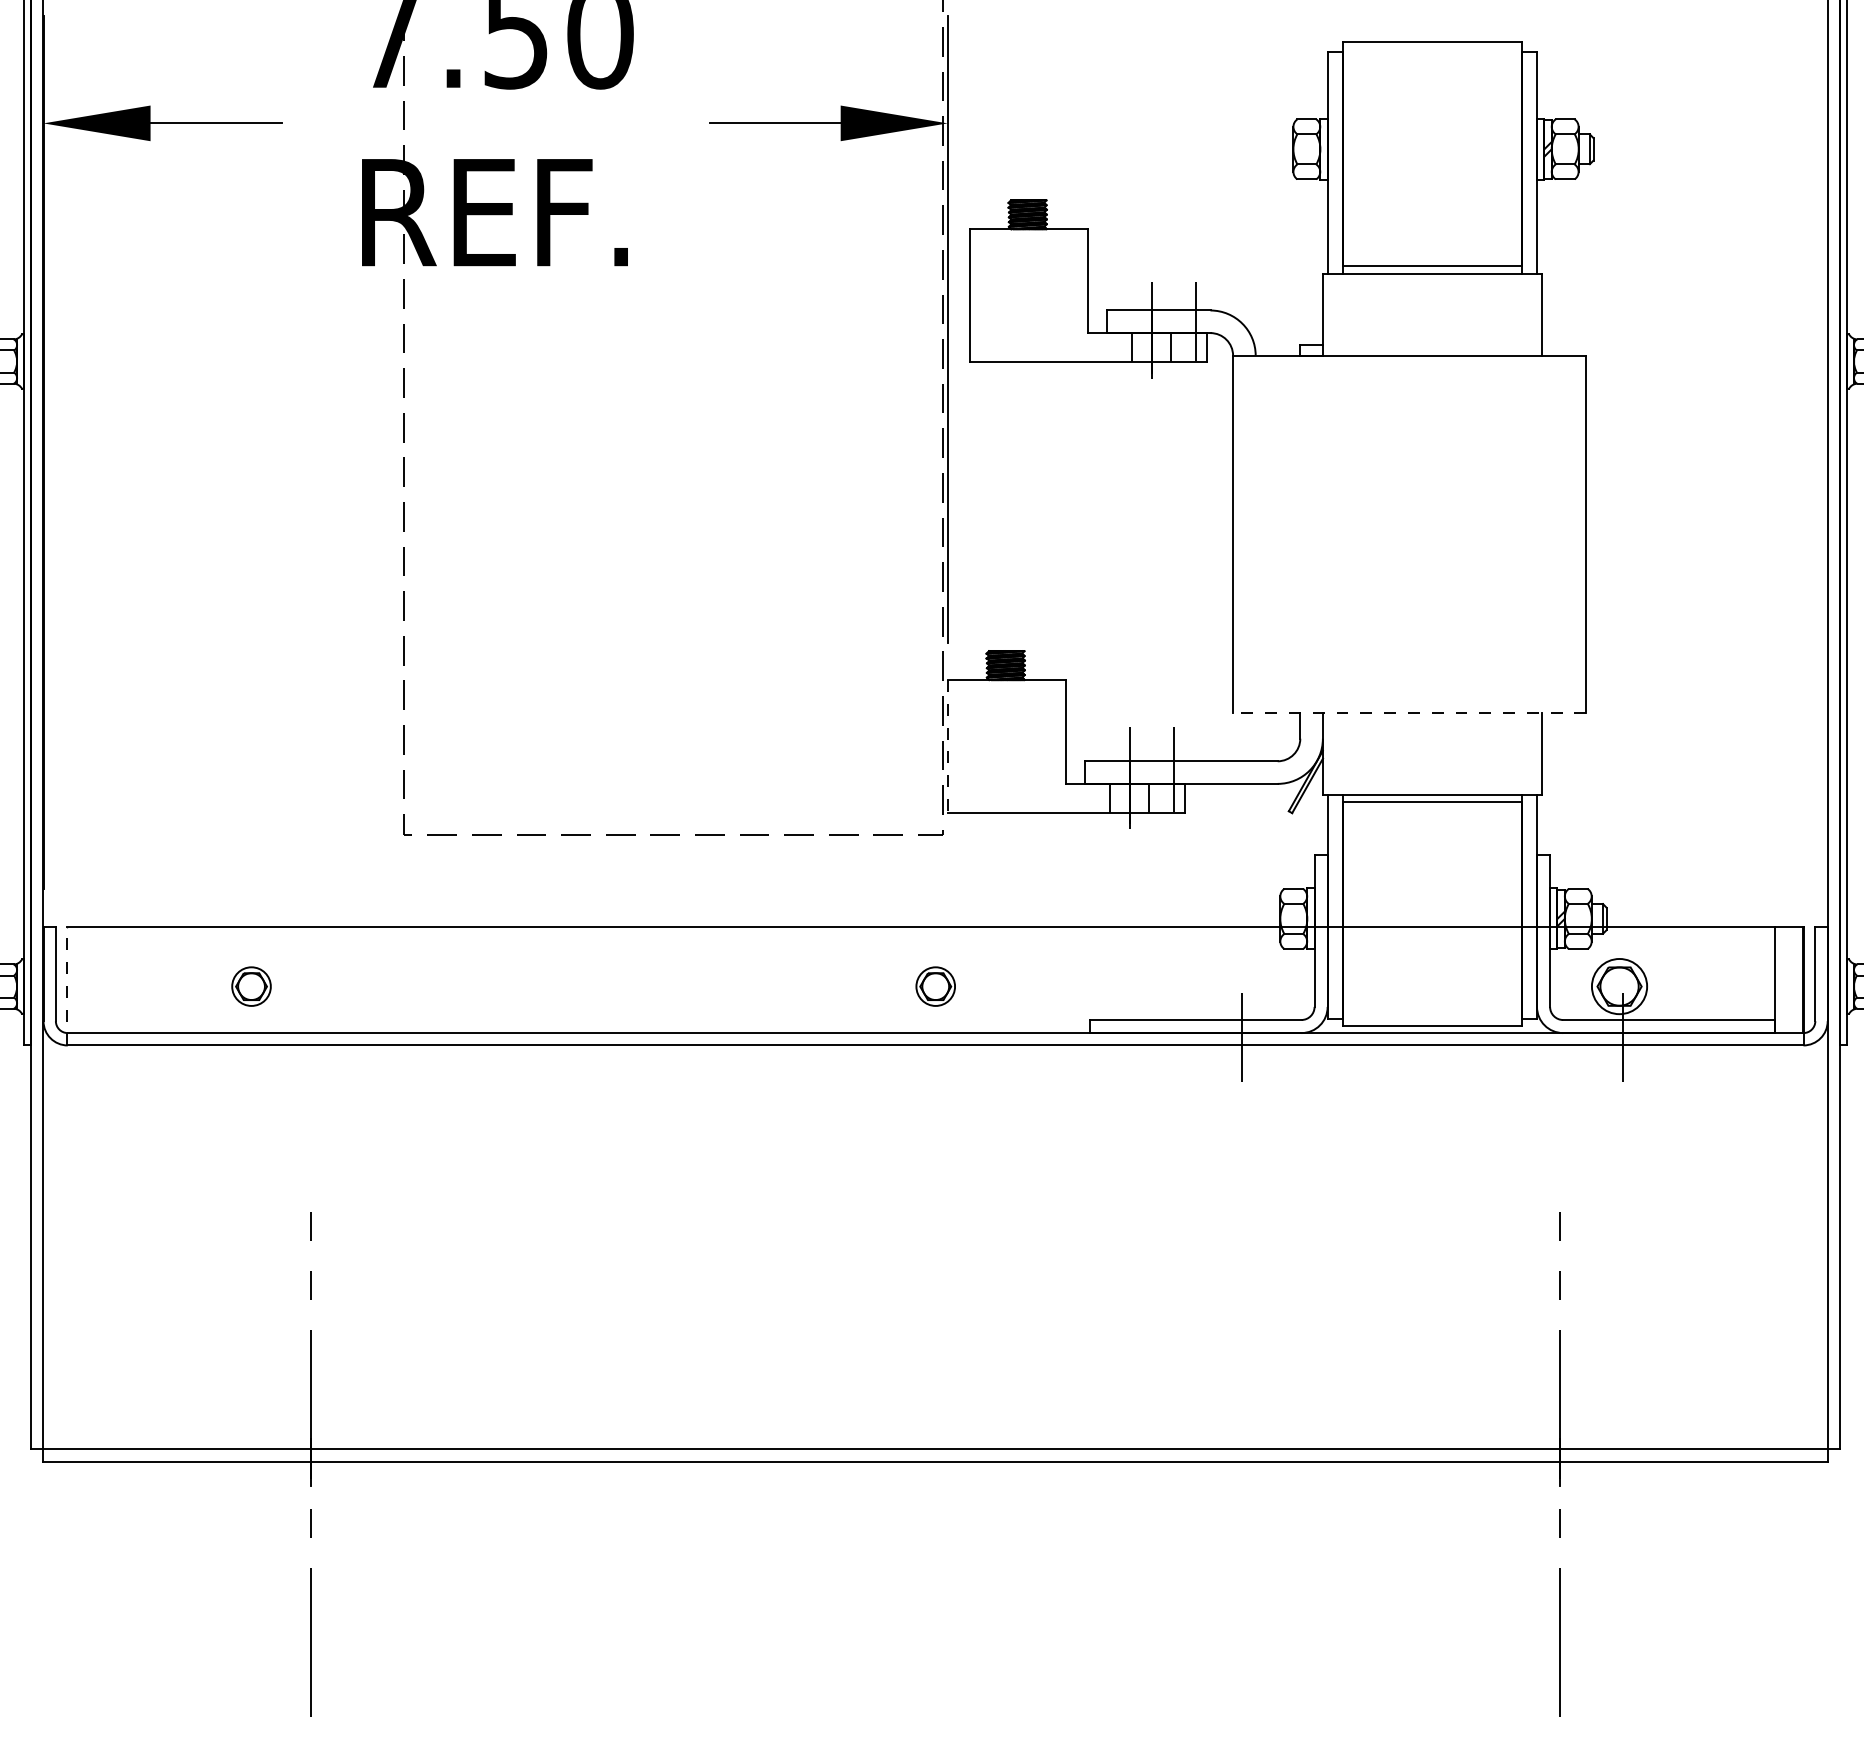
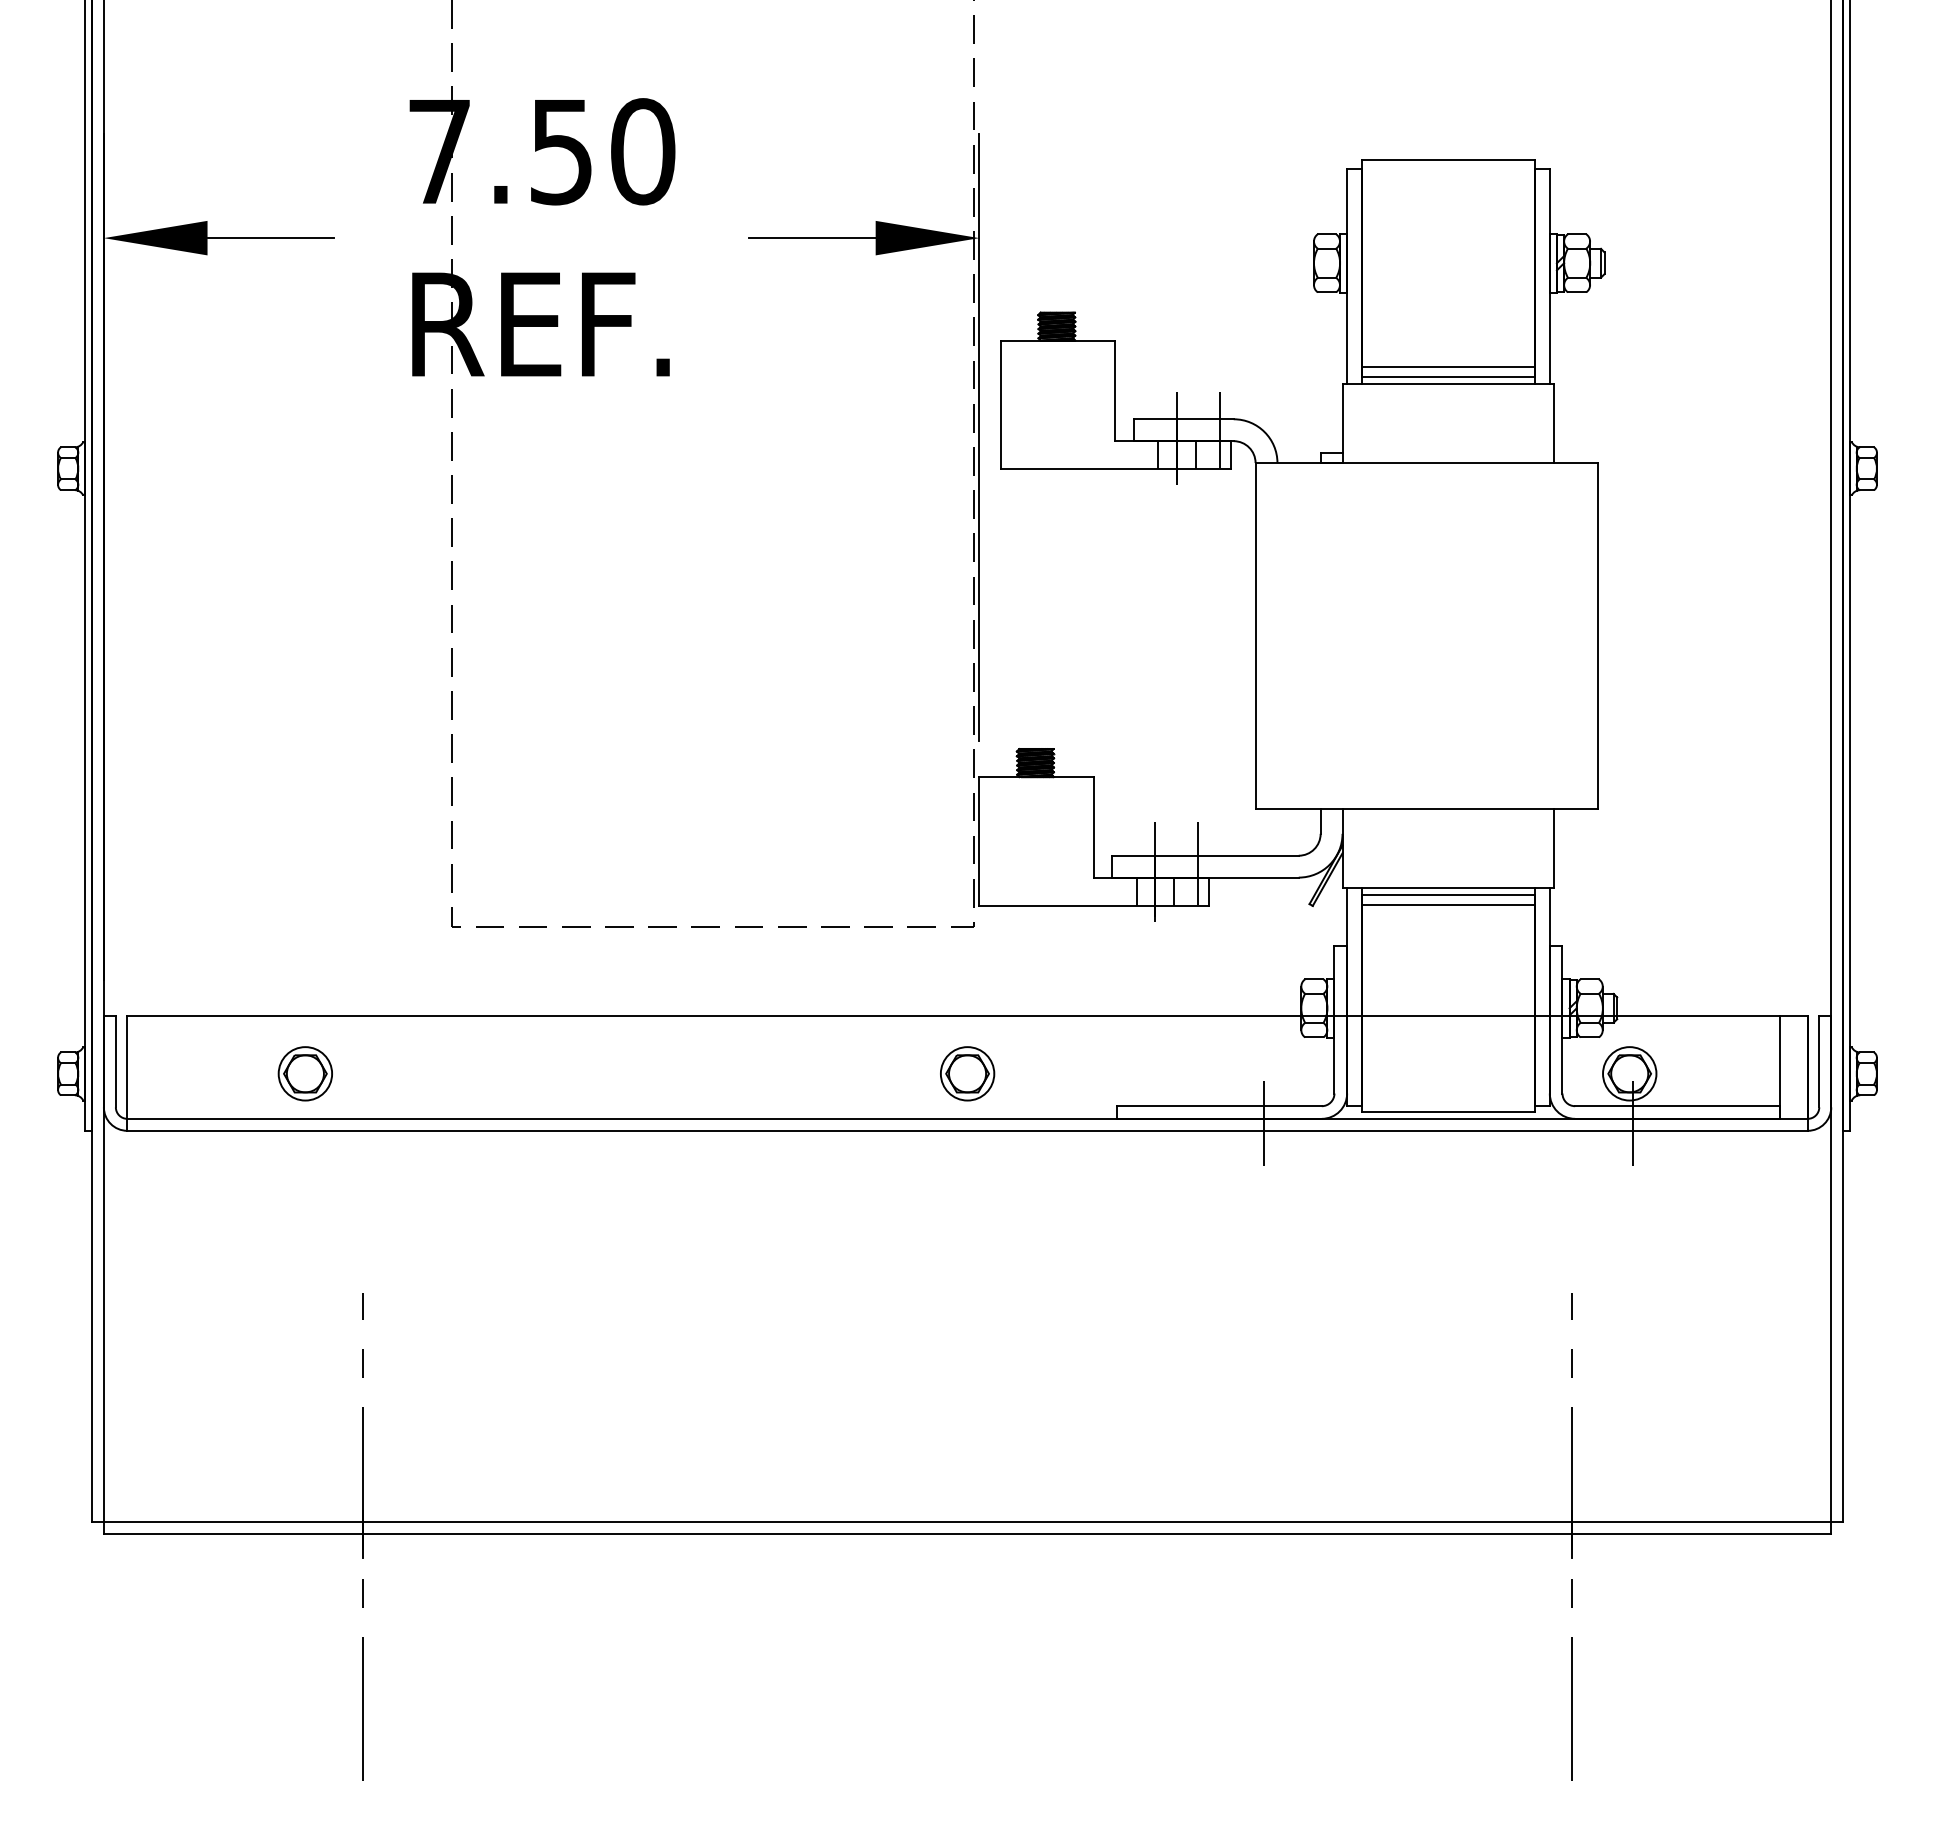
line: (1432, 255) -> (1448, 366), added
line: (1409, 712) -> (1426, 808), dashed -> solid
line: (947, 746) -> (979, 841), dashed -> solid
line: (1432, 811) -> (1448, 904), added
line: (66, 986) -> (126, 1073), dashed -> solid
part: (250, 986) -> (304, 1073), size x1.43
part: (935, 986) -> (967, 1073), size x1.43

